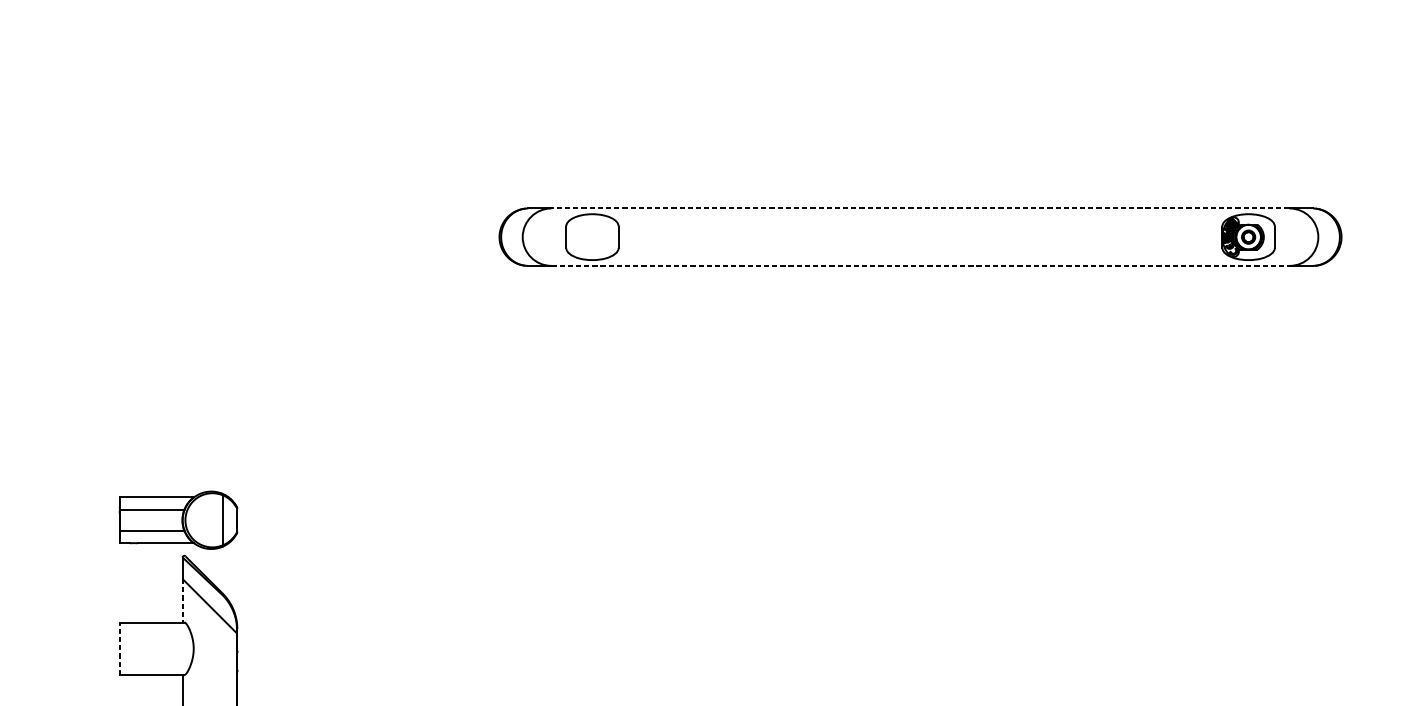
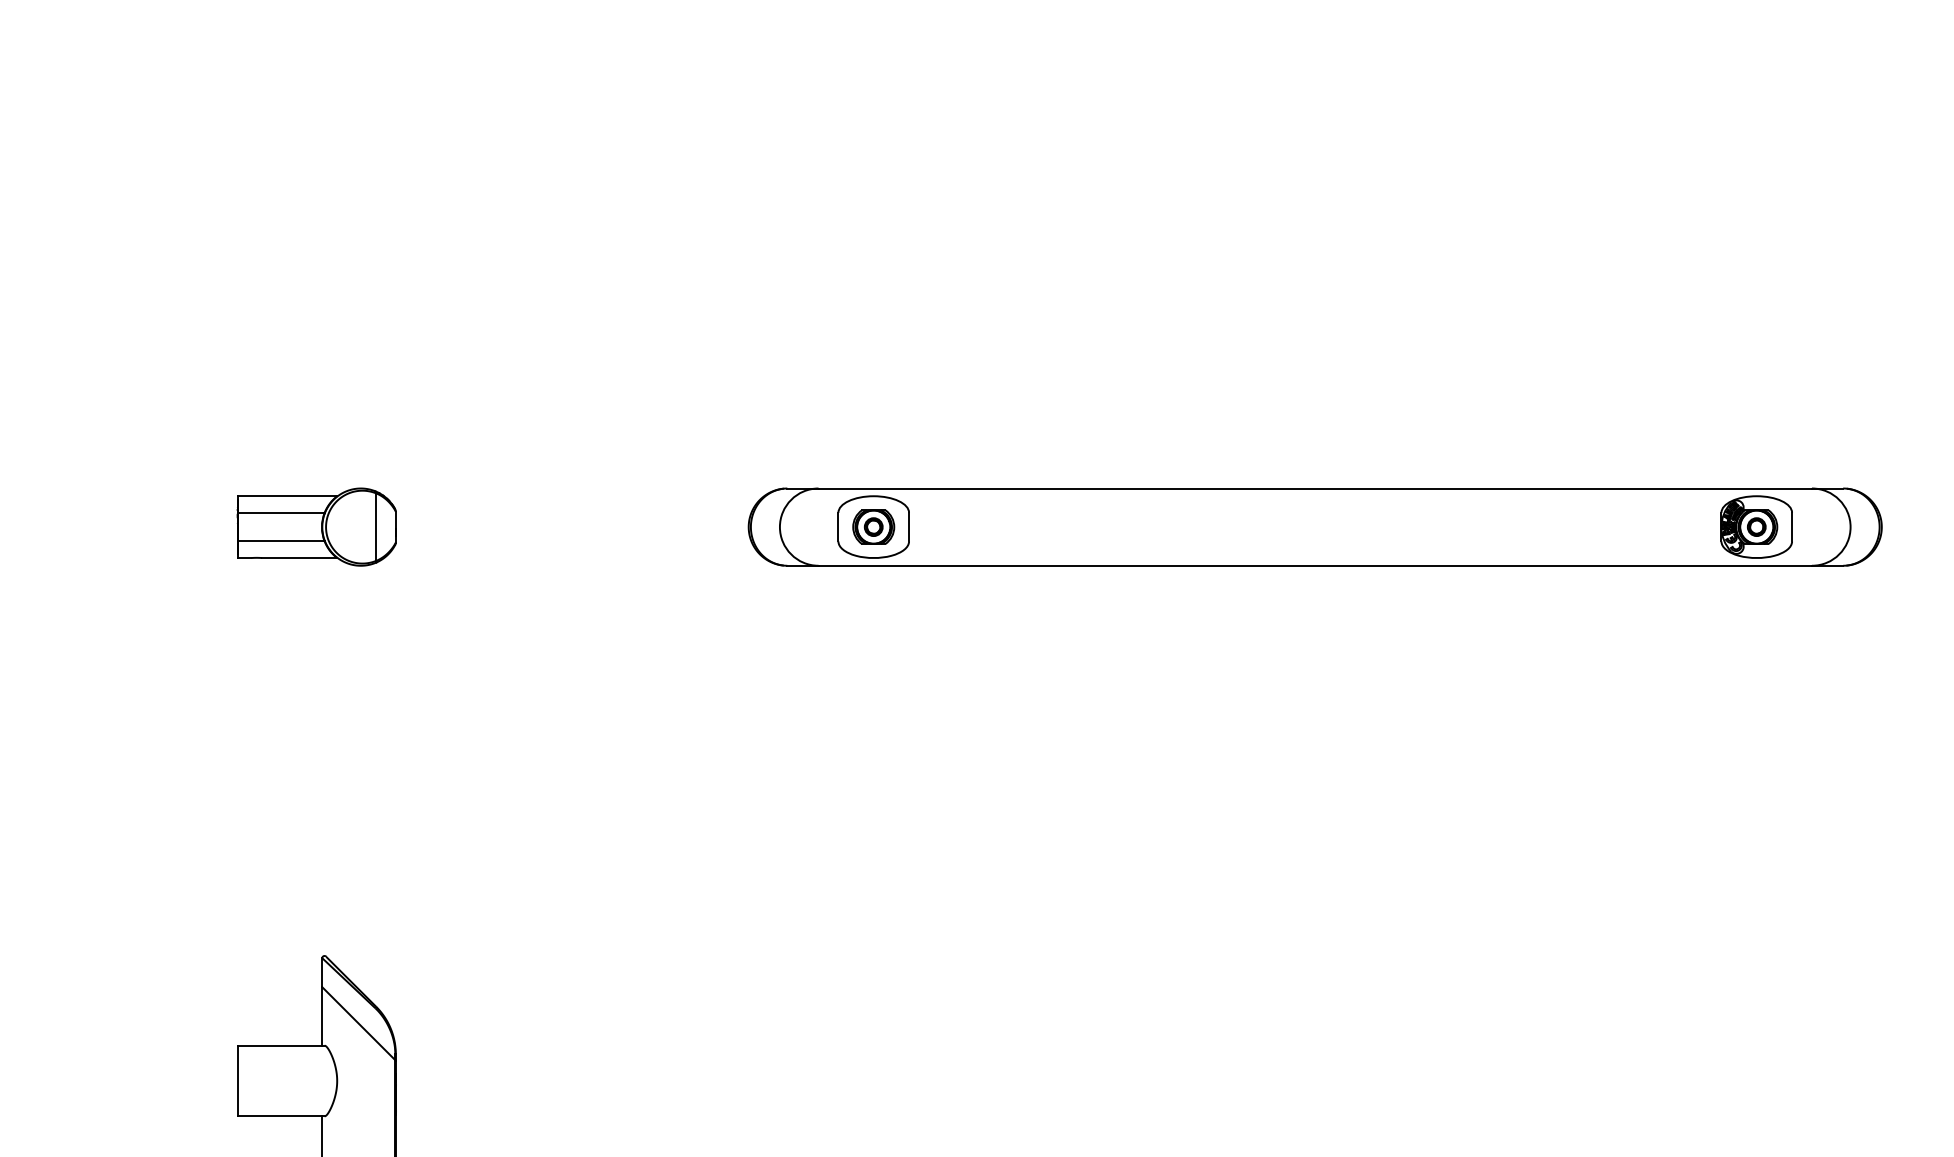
line: (920, 208) -> (1315, 488), dashed -> solid
part: (592, 236) -> (873, 526), added
line: (920, 265) -> (1315, 565), dashed -> solid
part: (178, 519) -> (316, 526), moved
line: (182, 600) -> (322, 1016), dashed -> solid
line: (120, 648) -> (238, 1080), dashed -> solid

